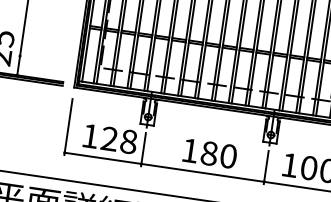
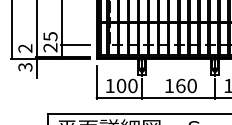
line: (40, 59) -> (74, 45), added
text: (117, 141) -> (126, 86), 128 -> 100
text: (209, 152) -> (180, 85), 180 -> 160

